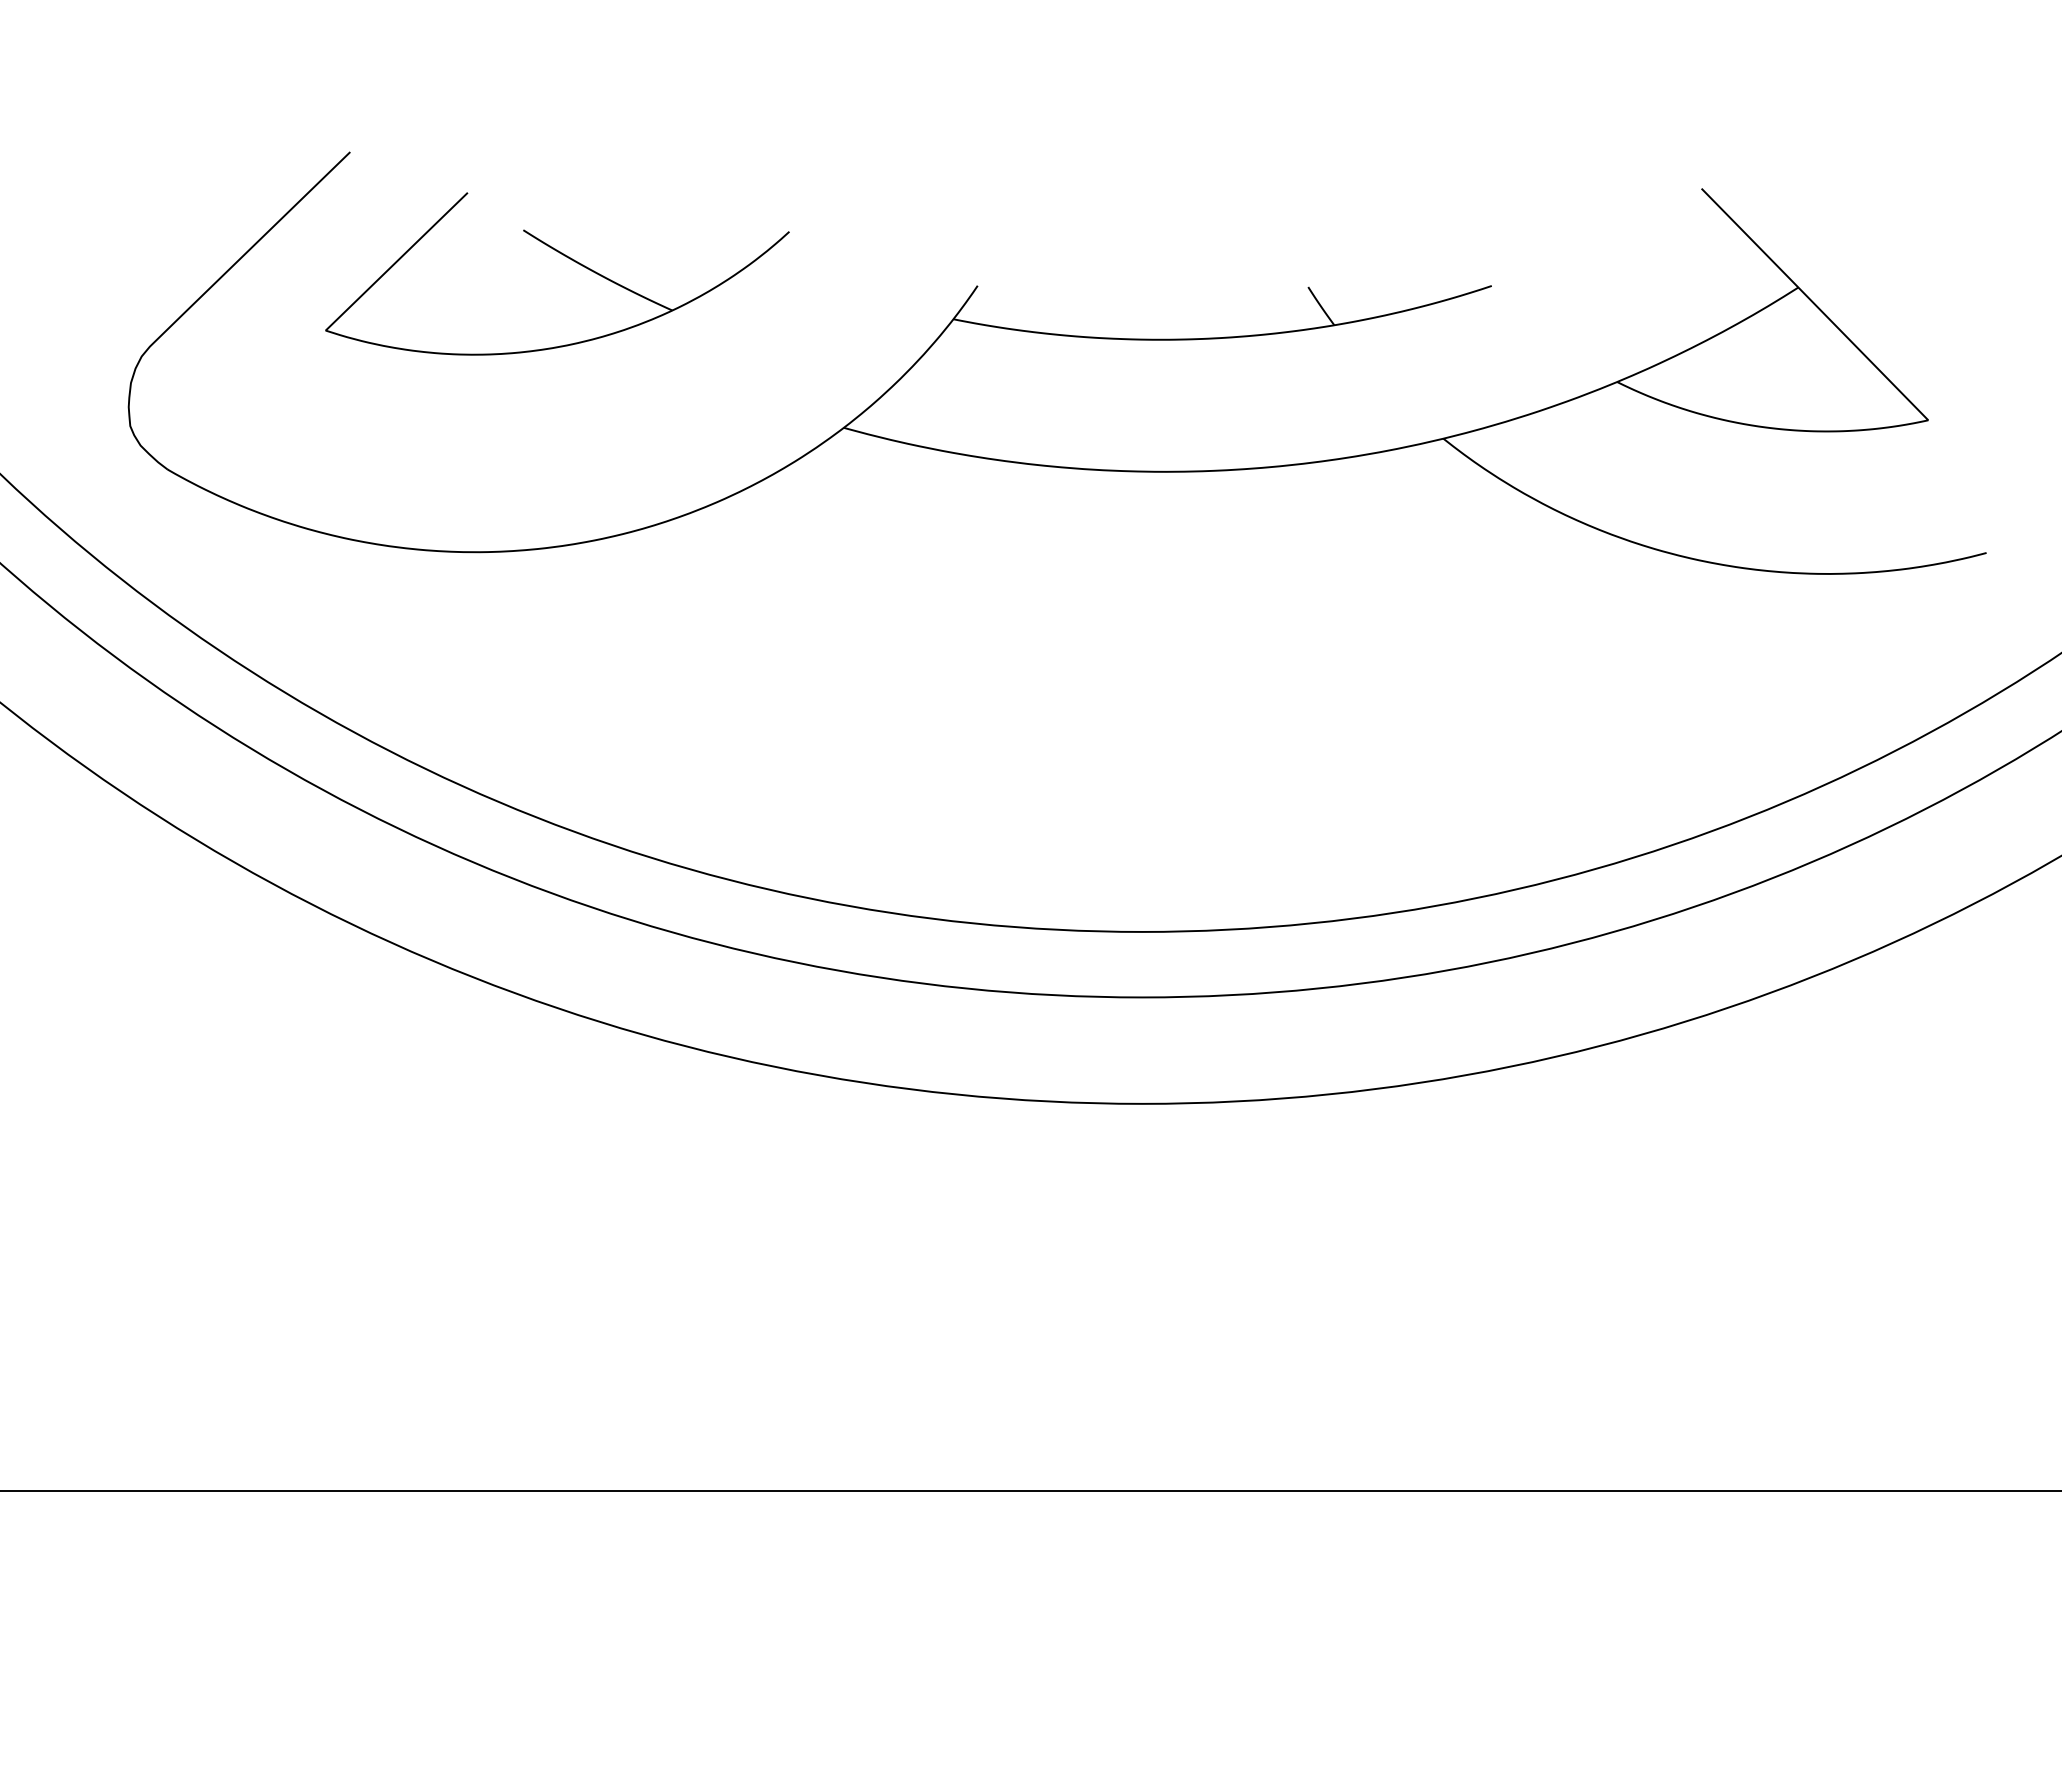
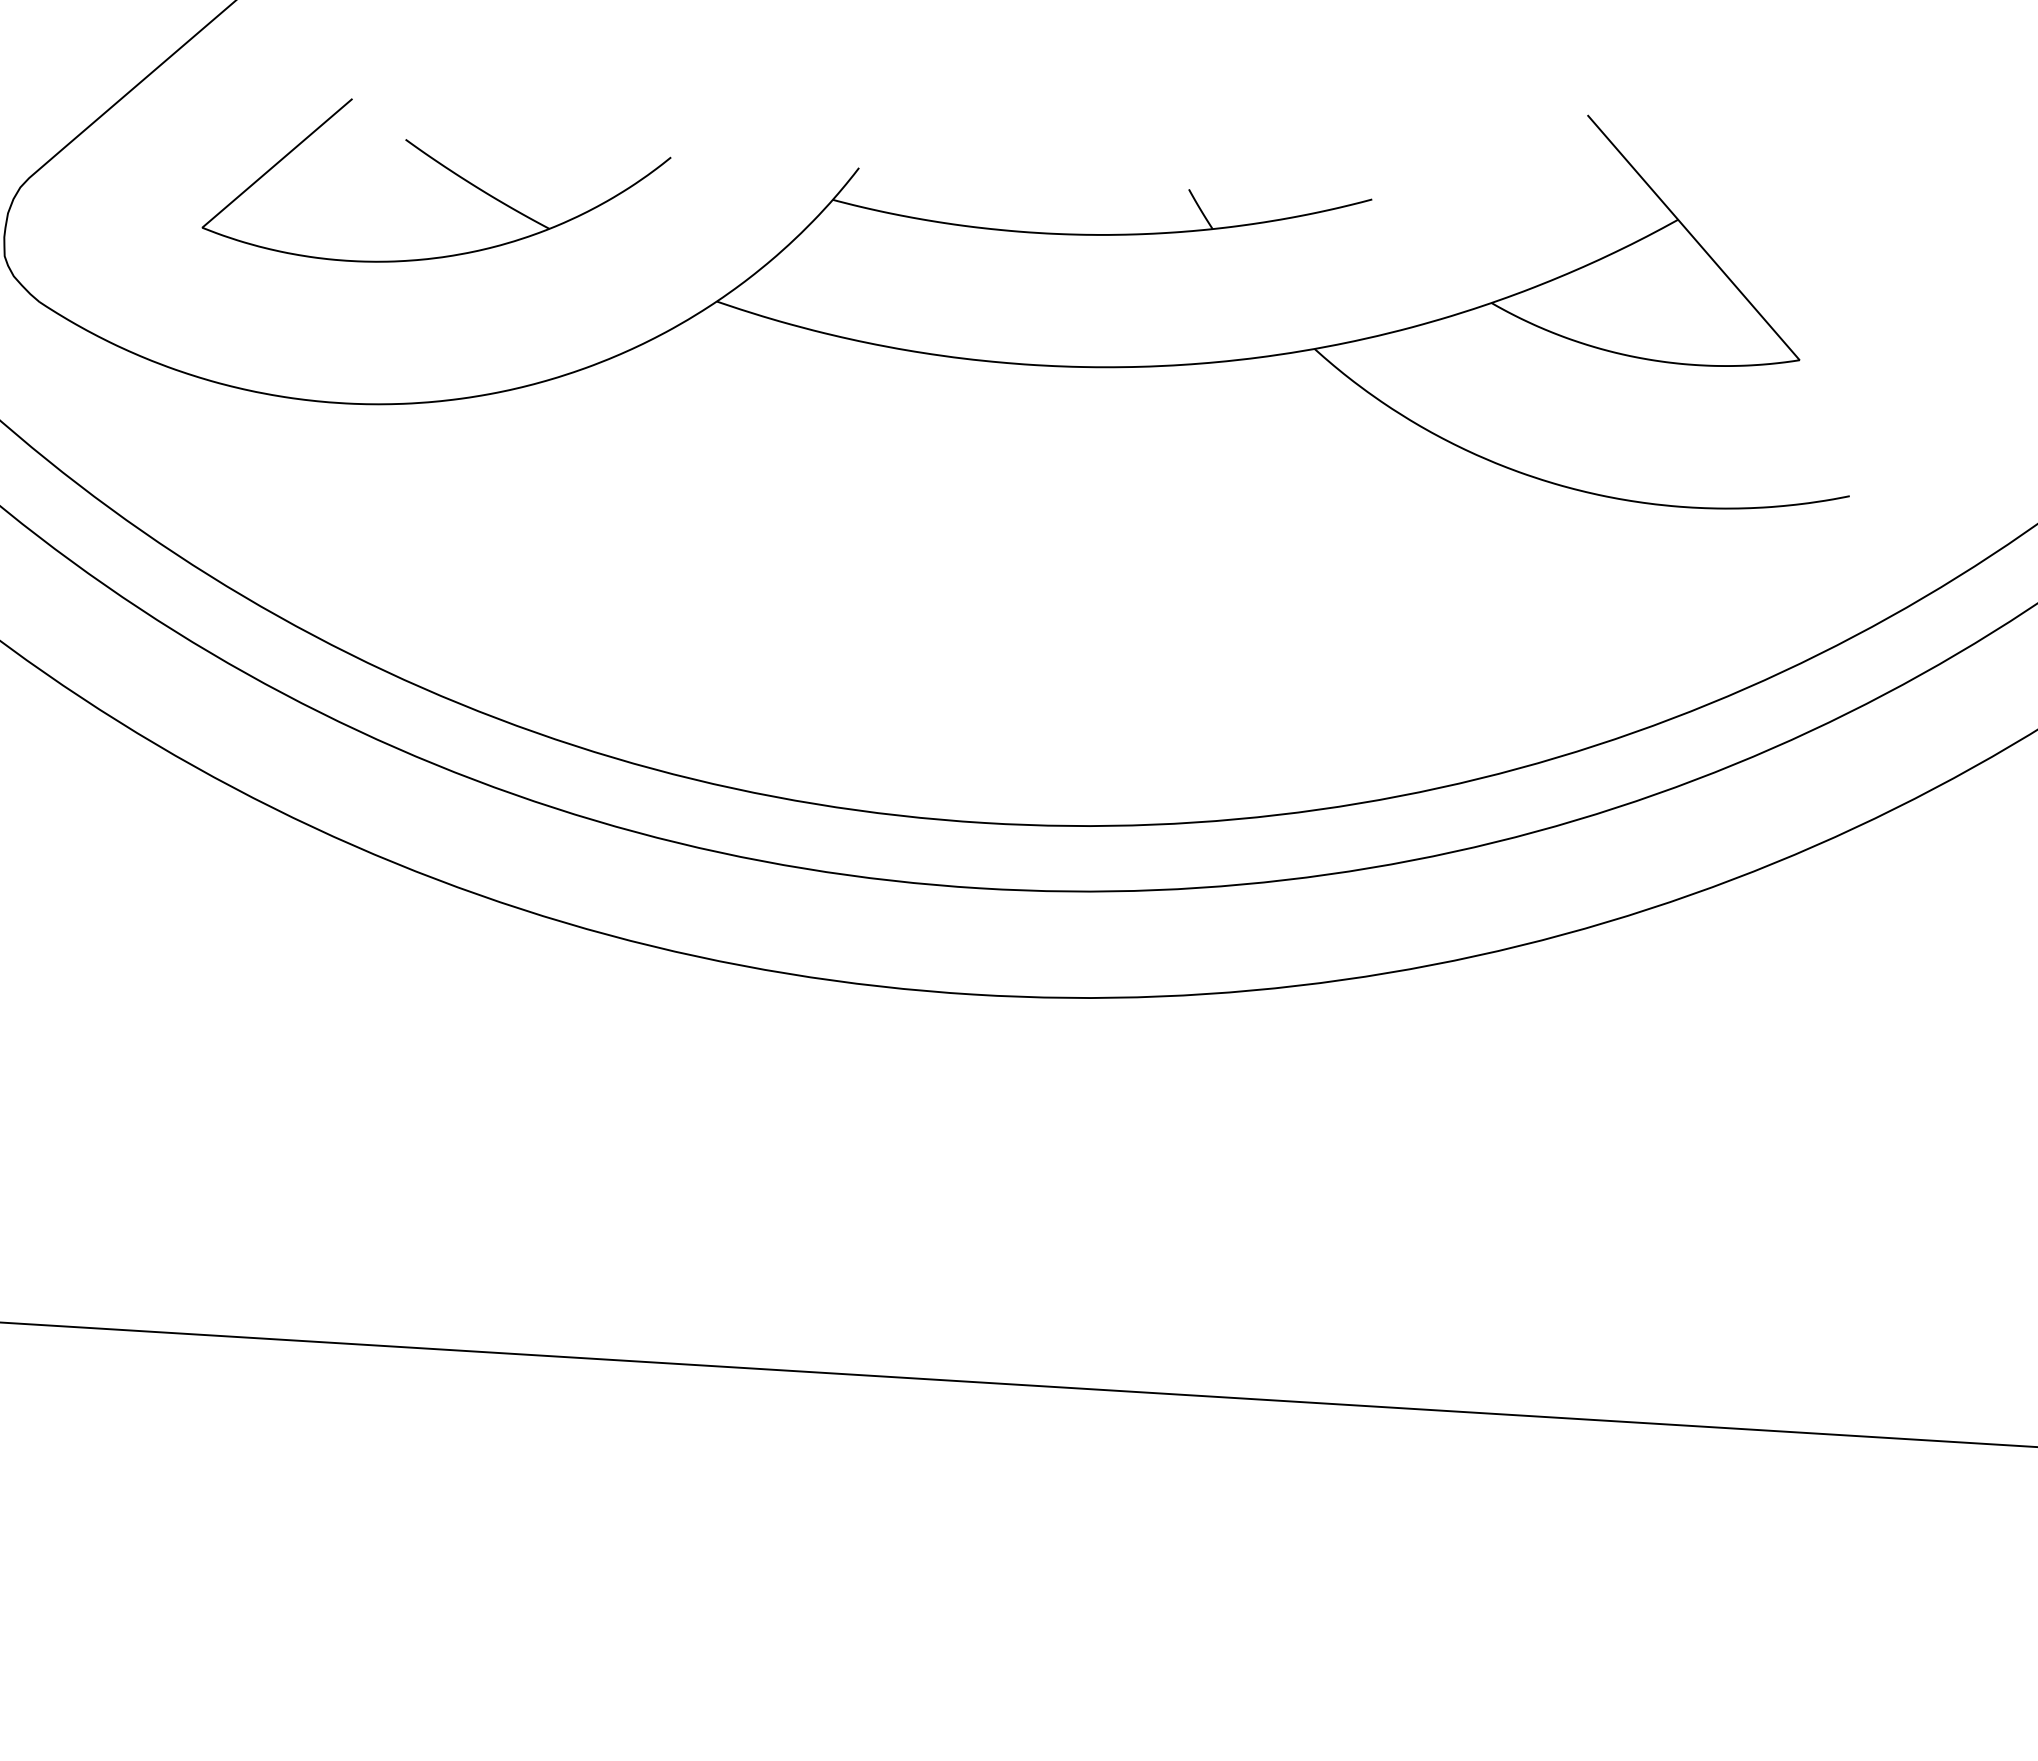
part: (566, 257) -> (447, 169), moved

